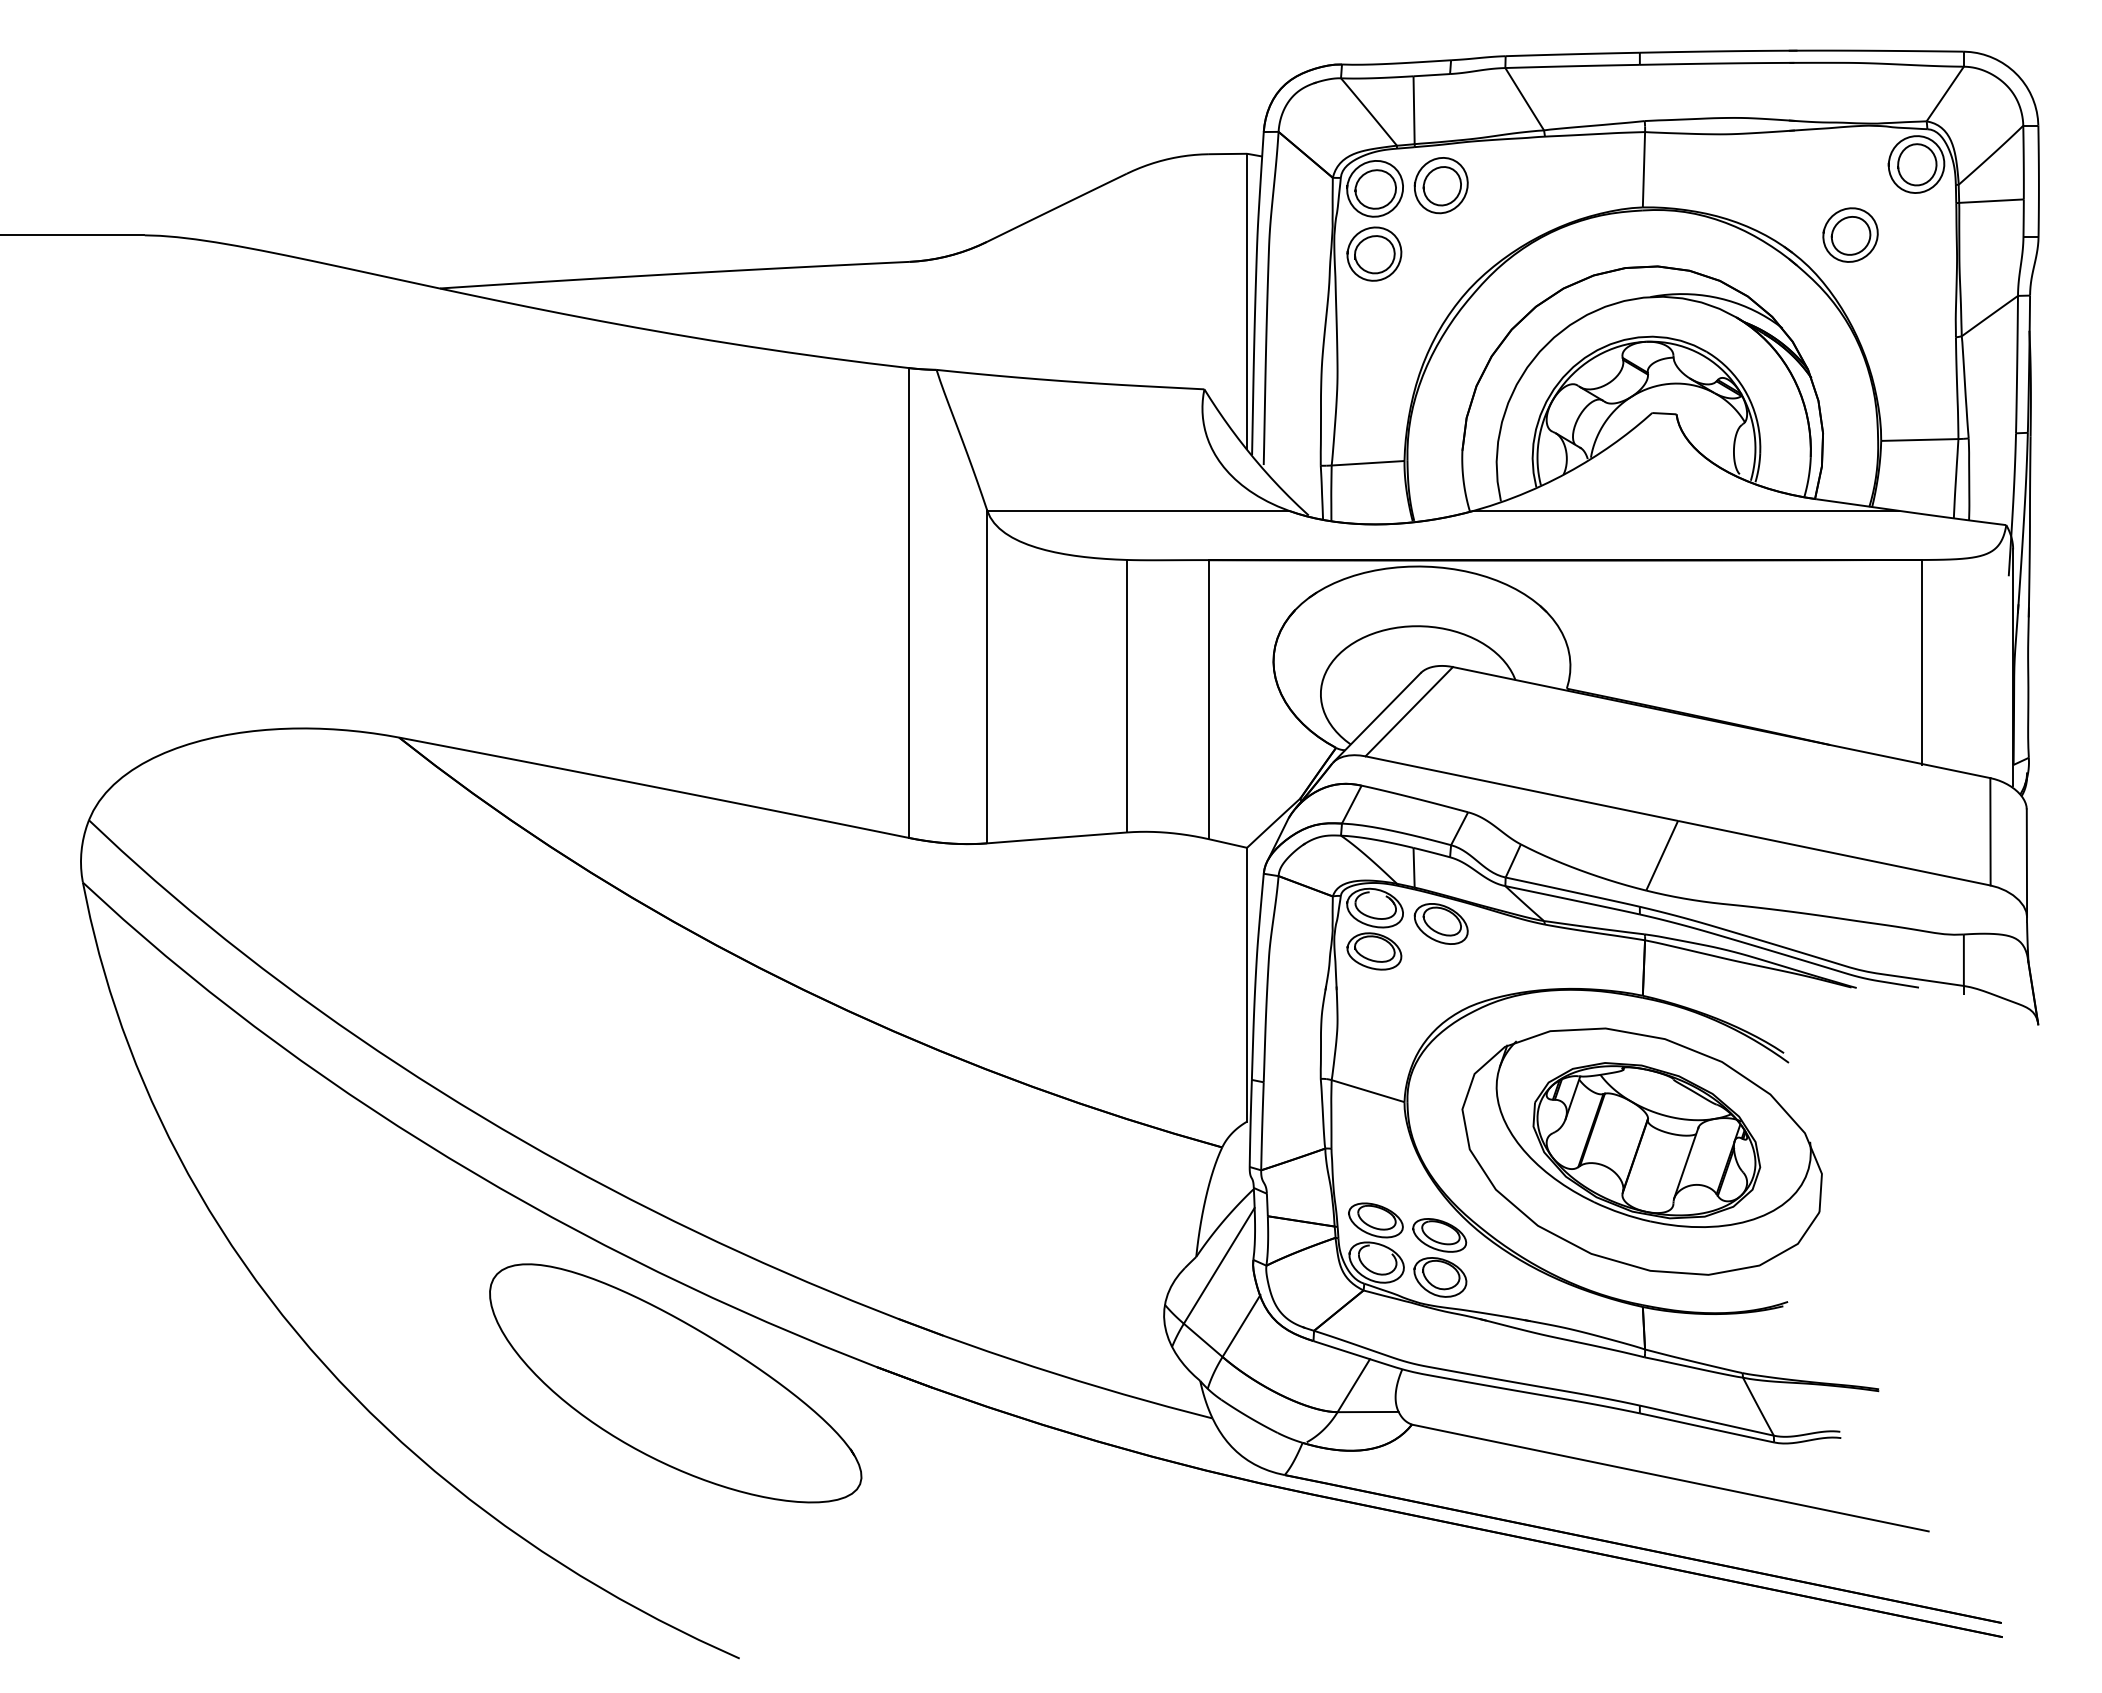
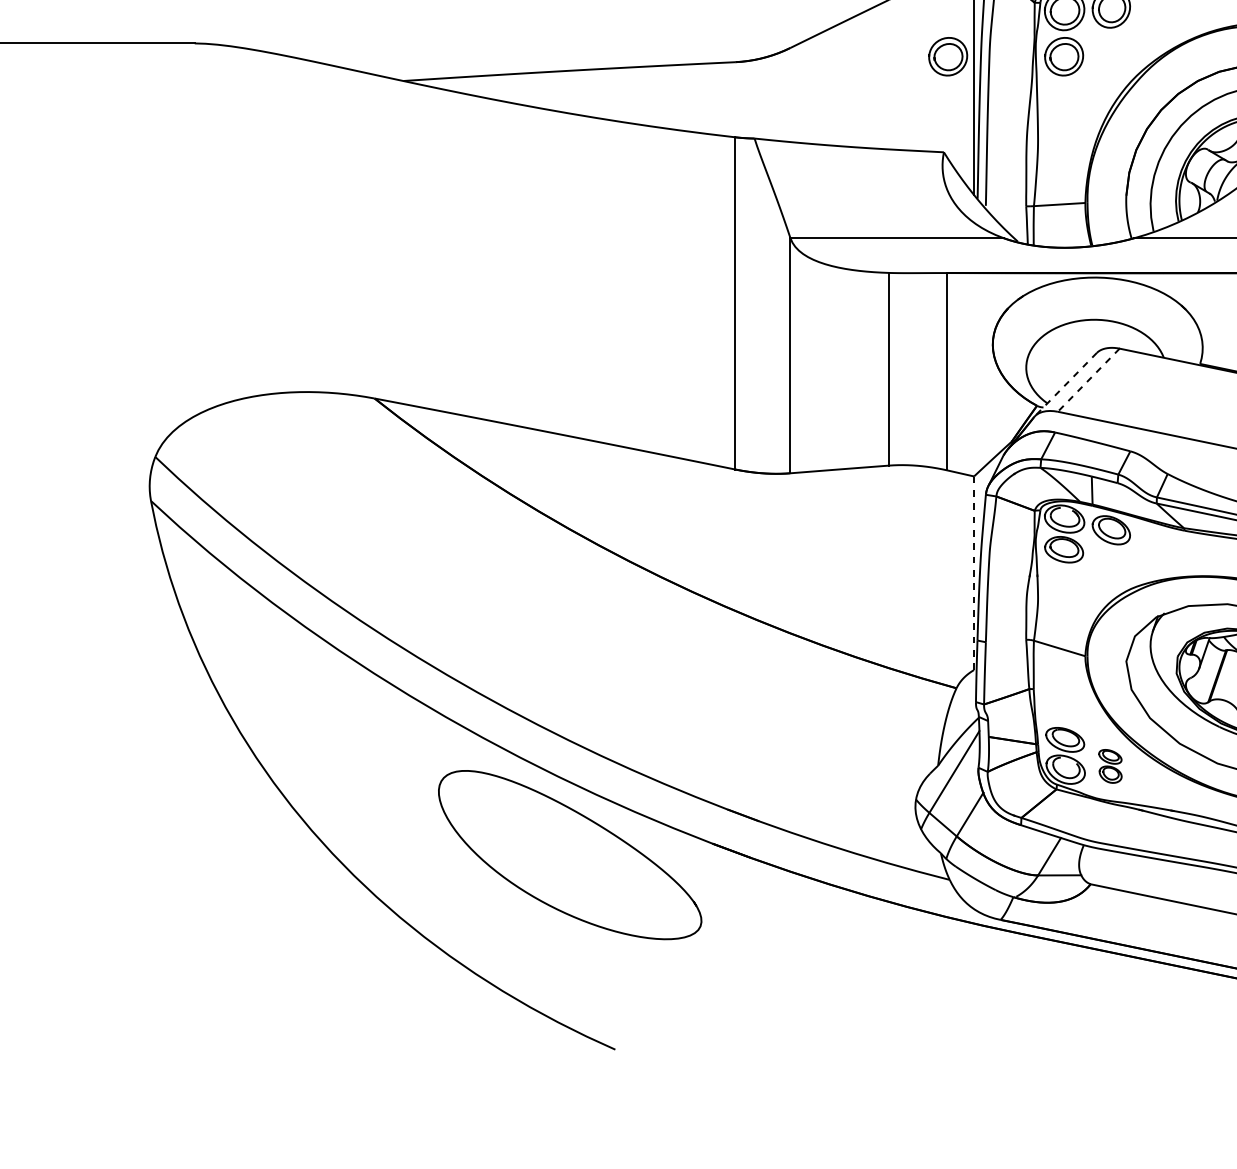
part: (1210, 253) -> (948, 56), added
line: (1408, 712) -> (1088, 380), solid -> dashed
line: (1376, 717) -> (1065, 384), solid -> dashed
line: (1247, 984) -> (974, 573), solid -> dashed
part: (1439, 1257) -> (1110, 766), size x0.6

